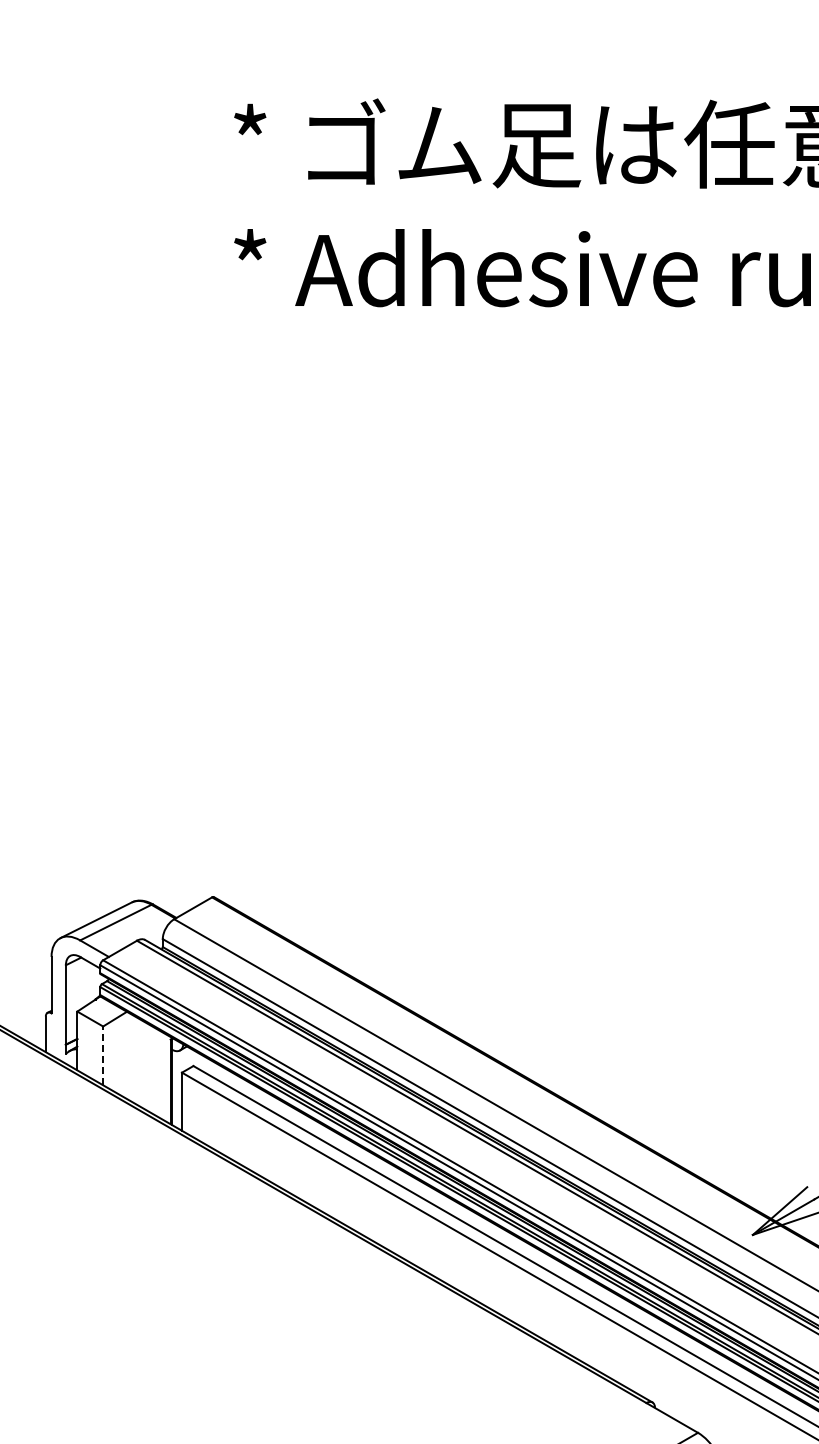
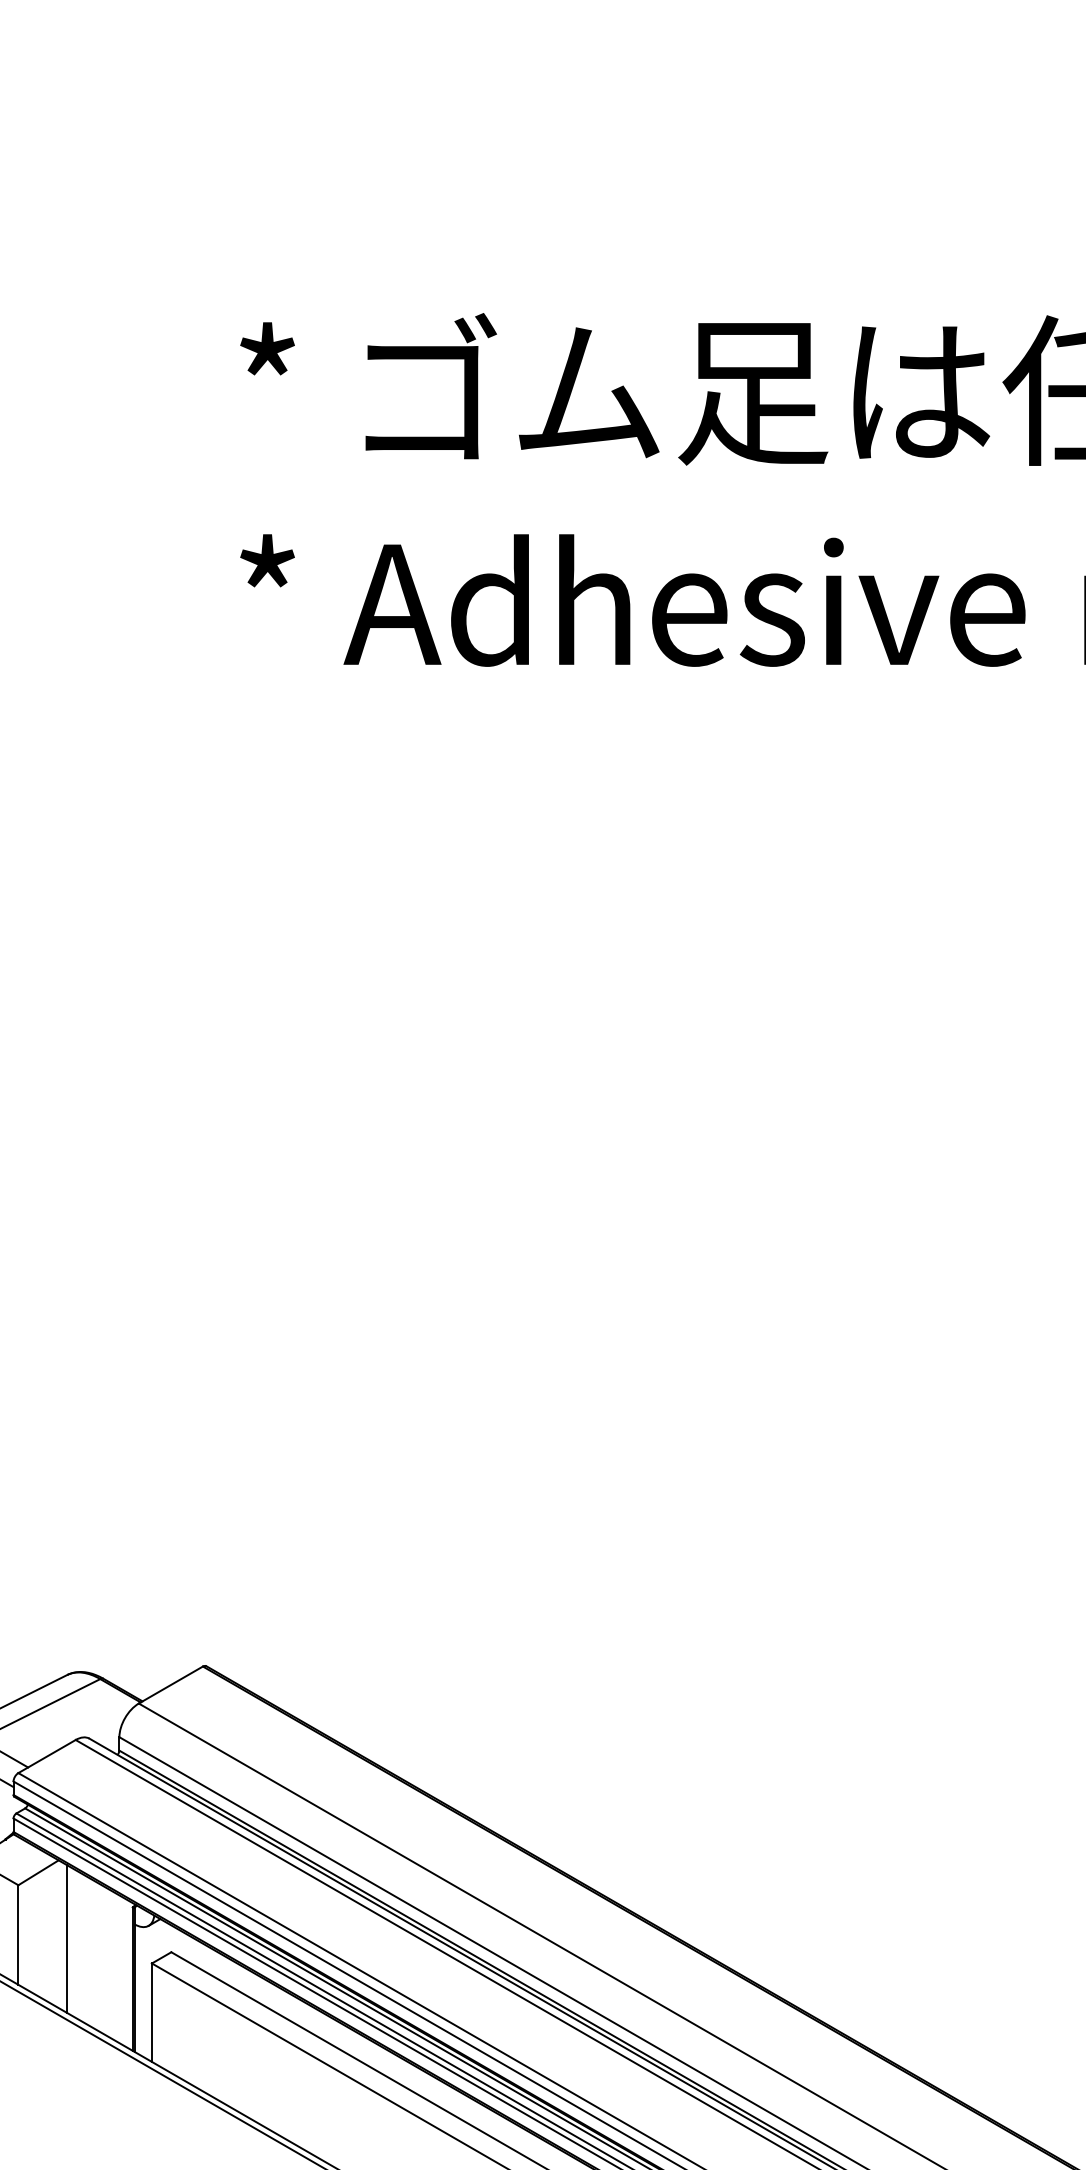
line: (103, 1055) -> (18, 1934), dashed -> solid
line: (131, 1057) -> (66, 1937), added

